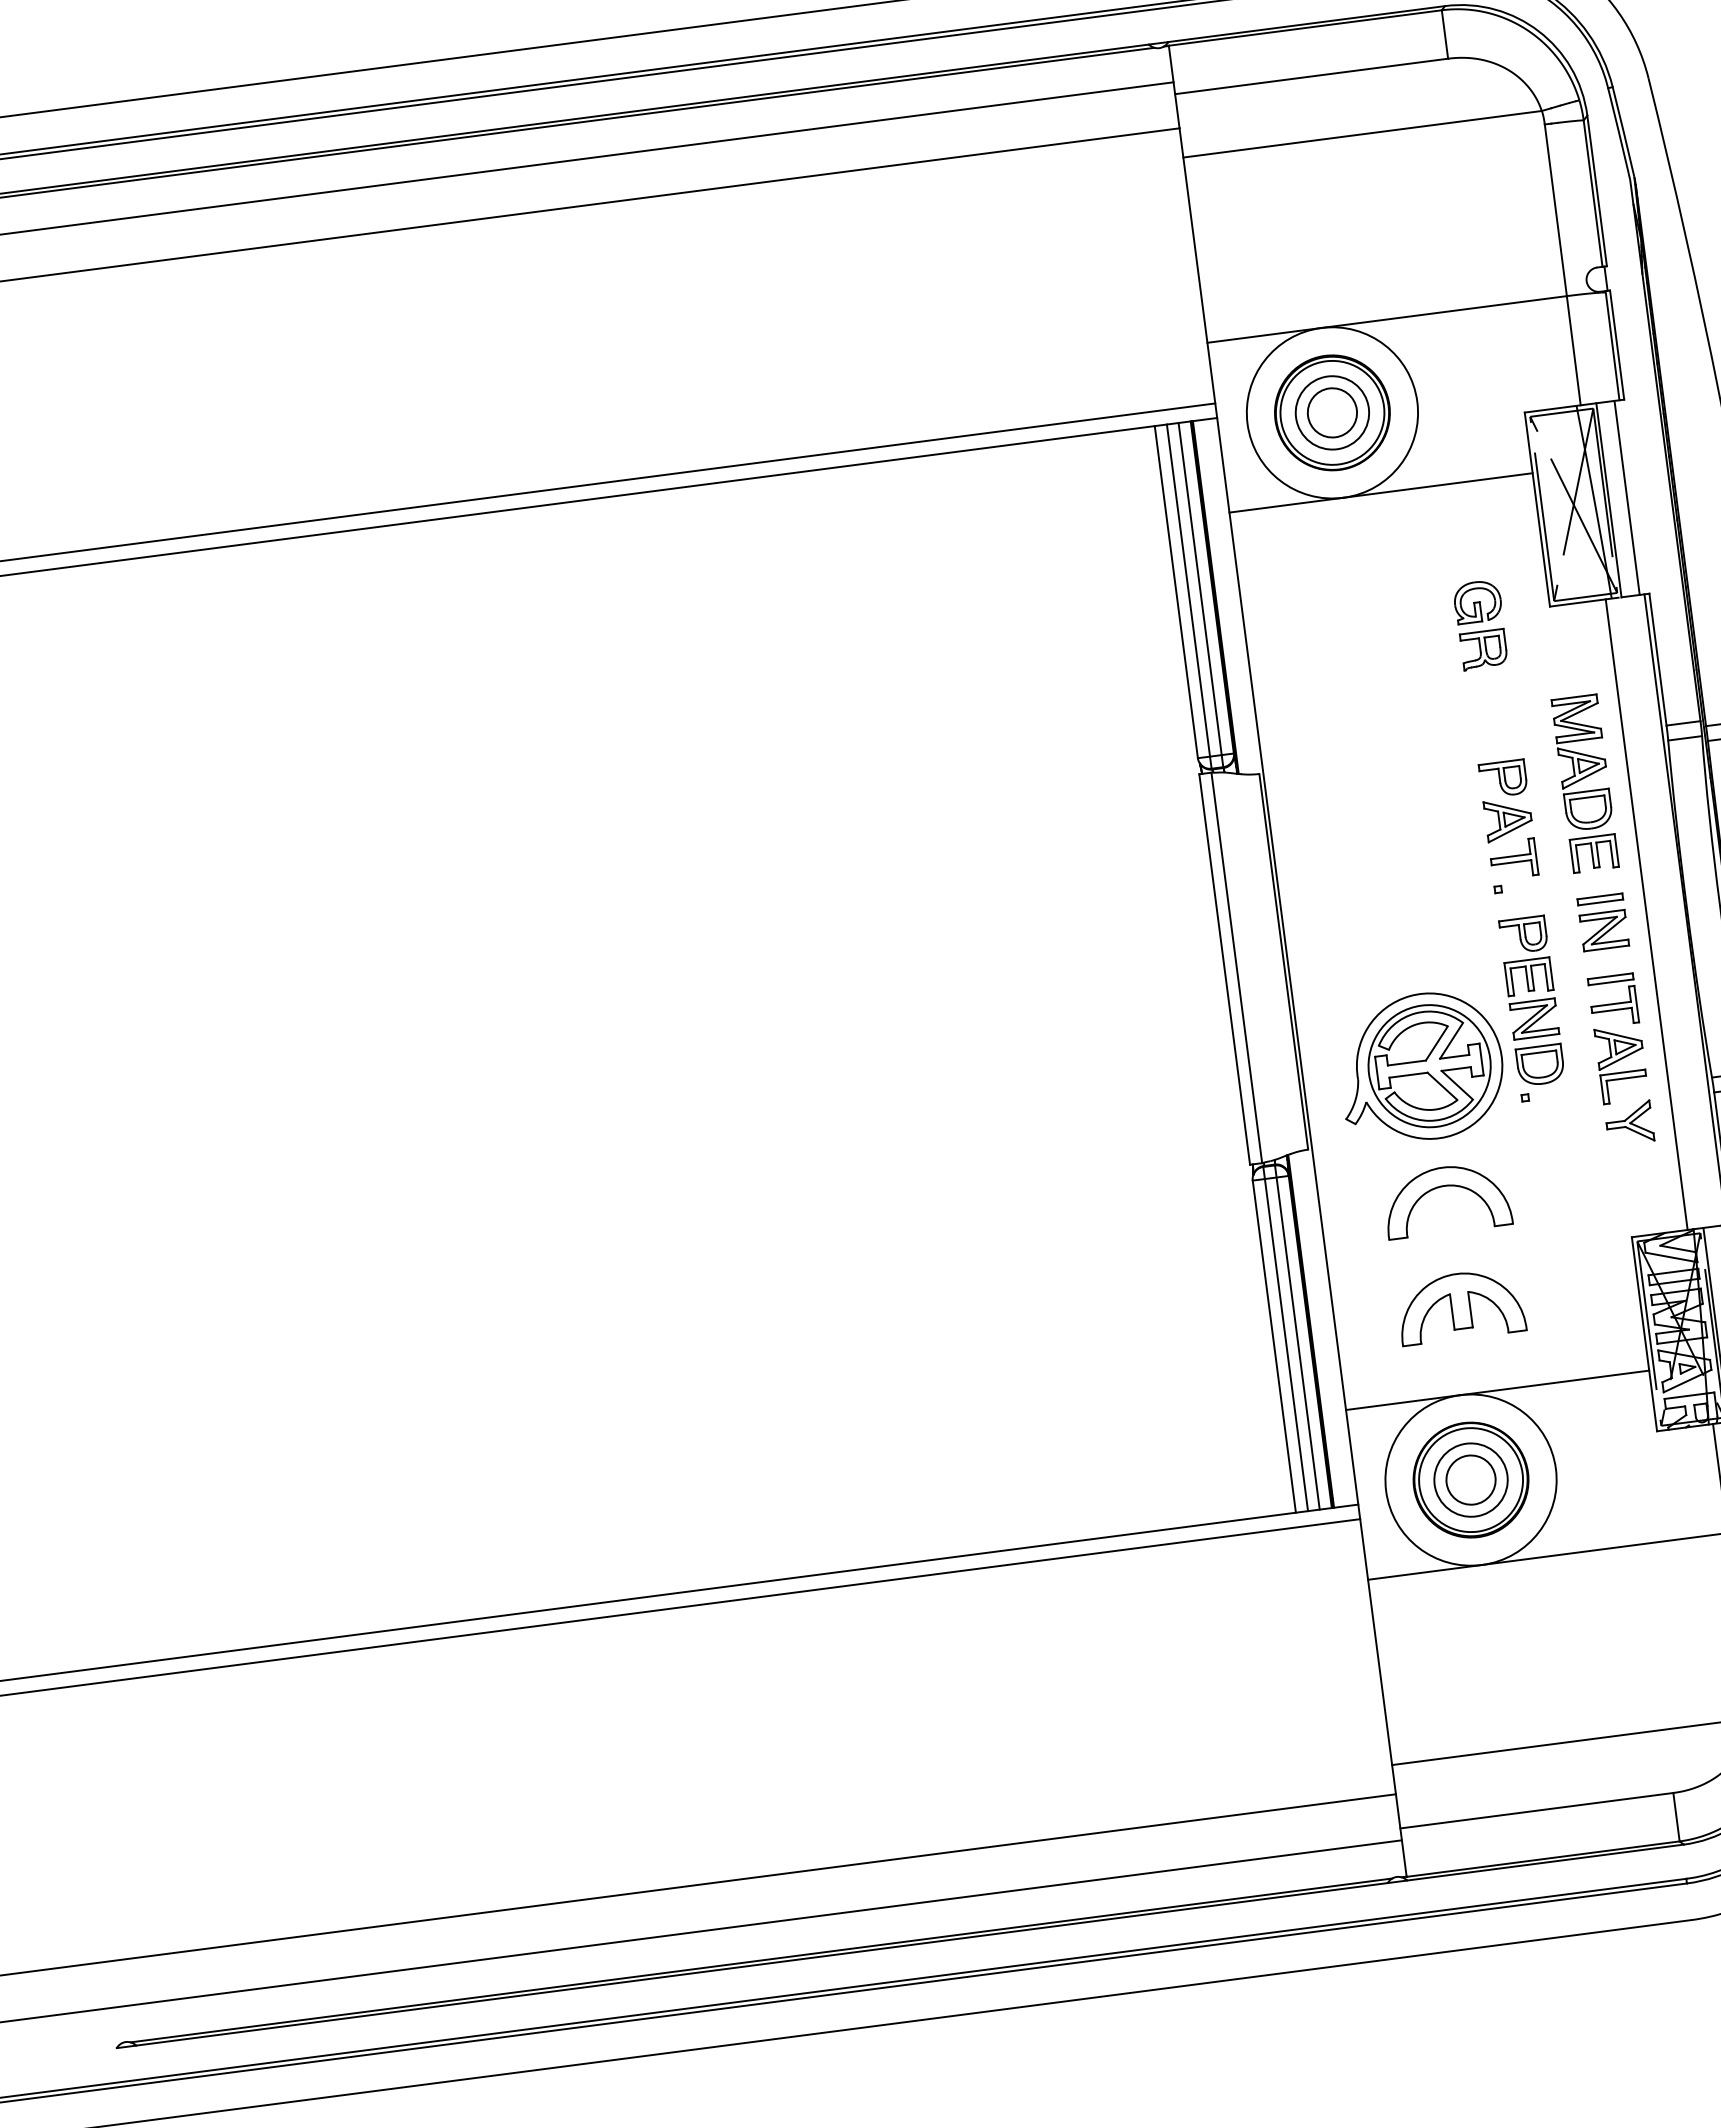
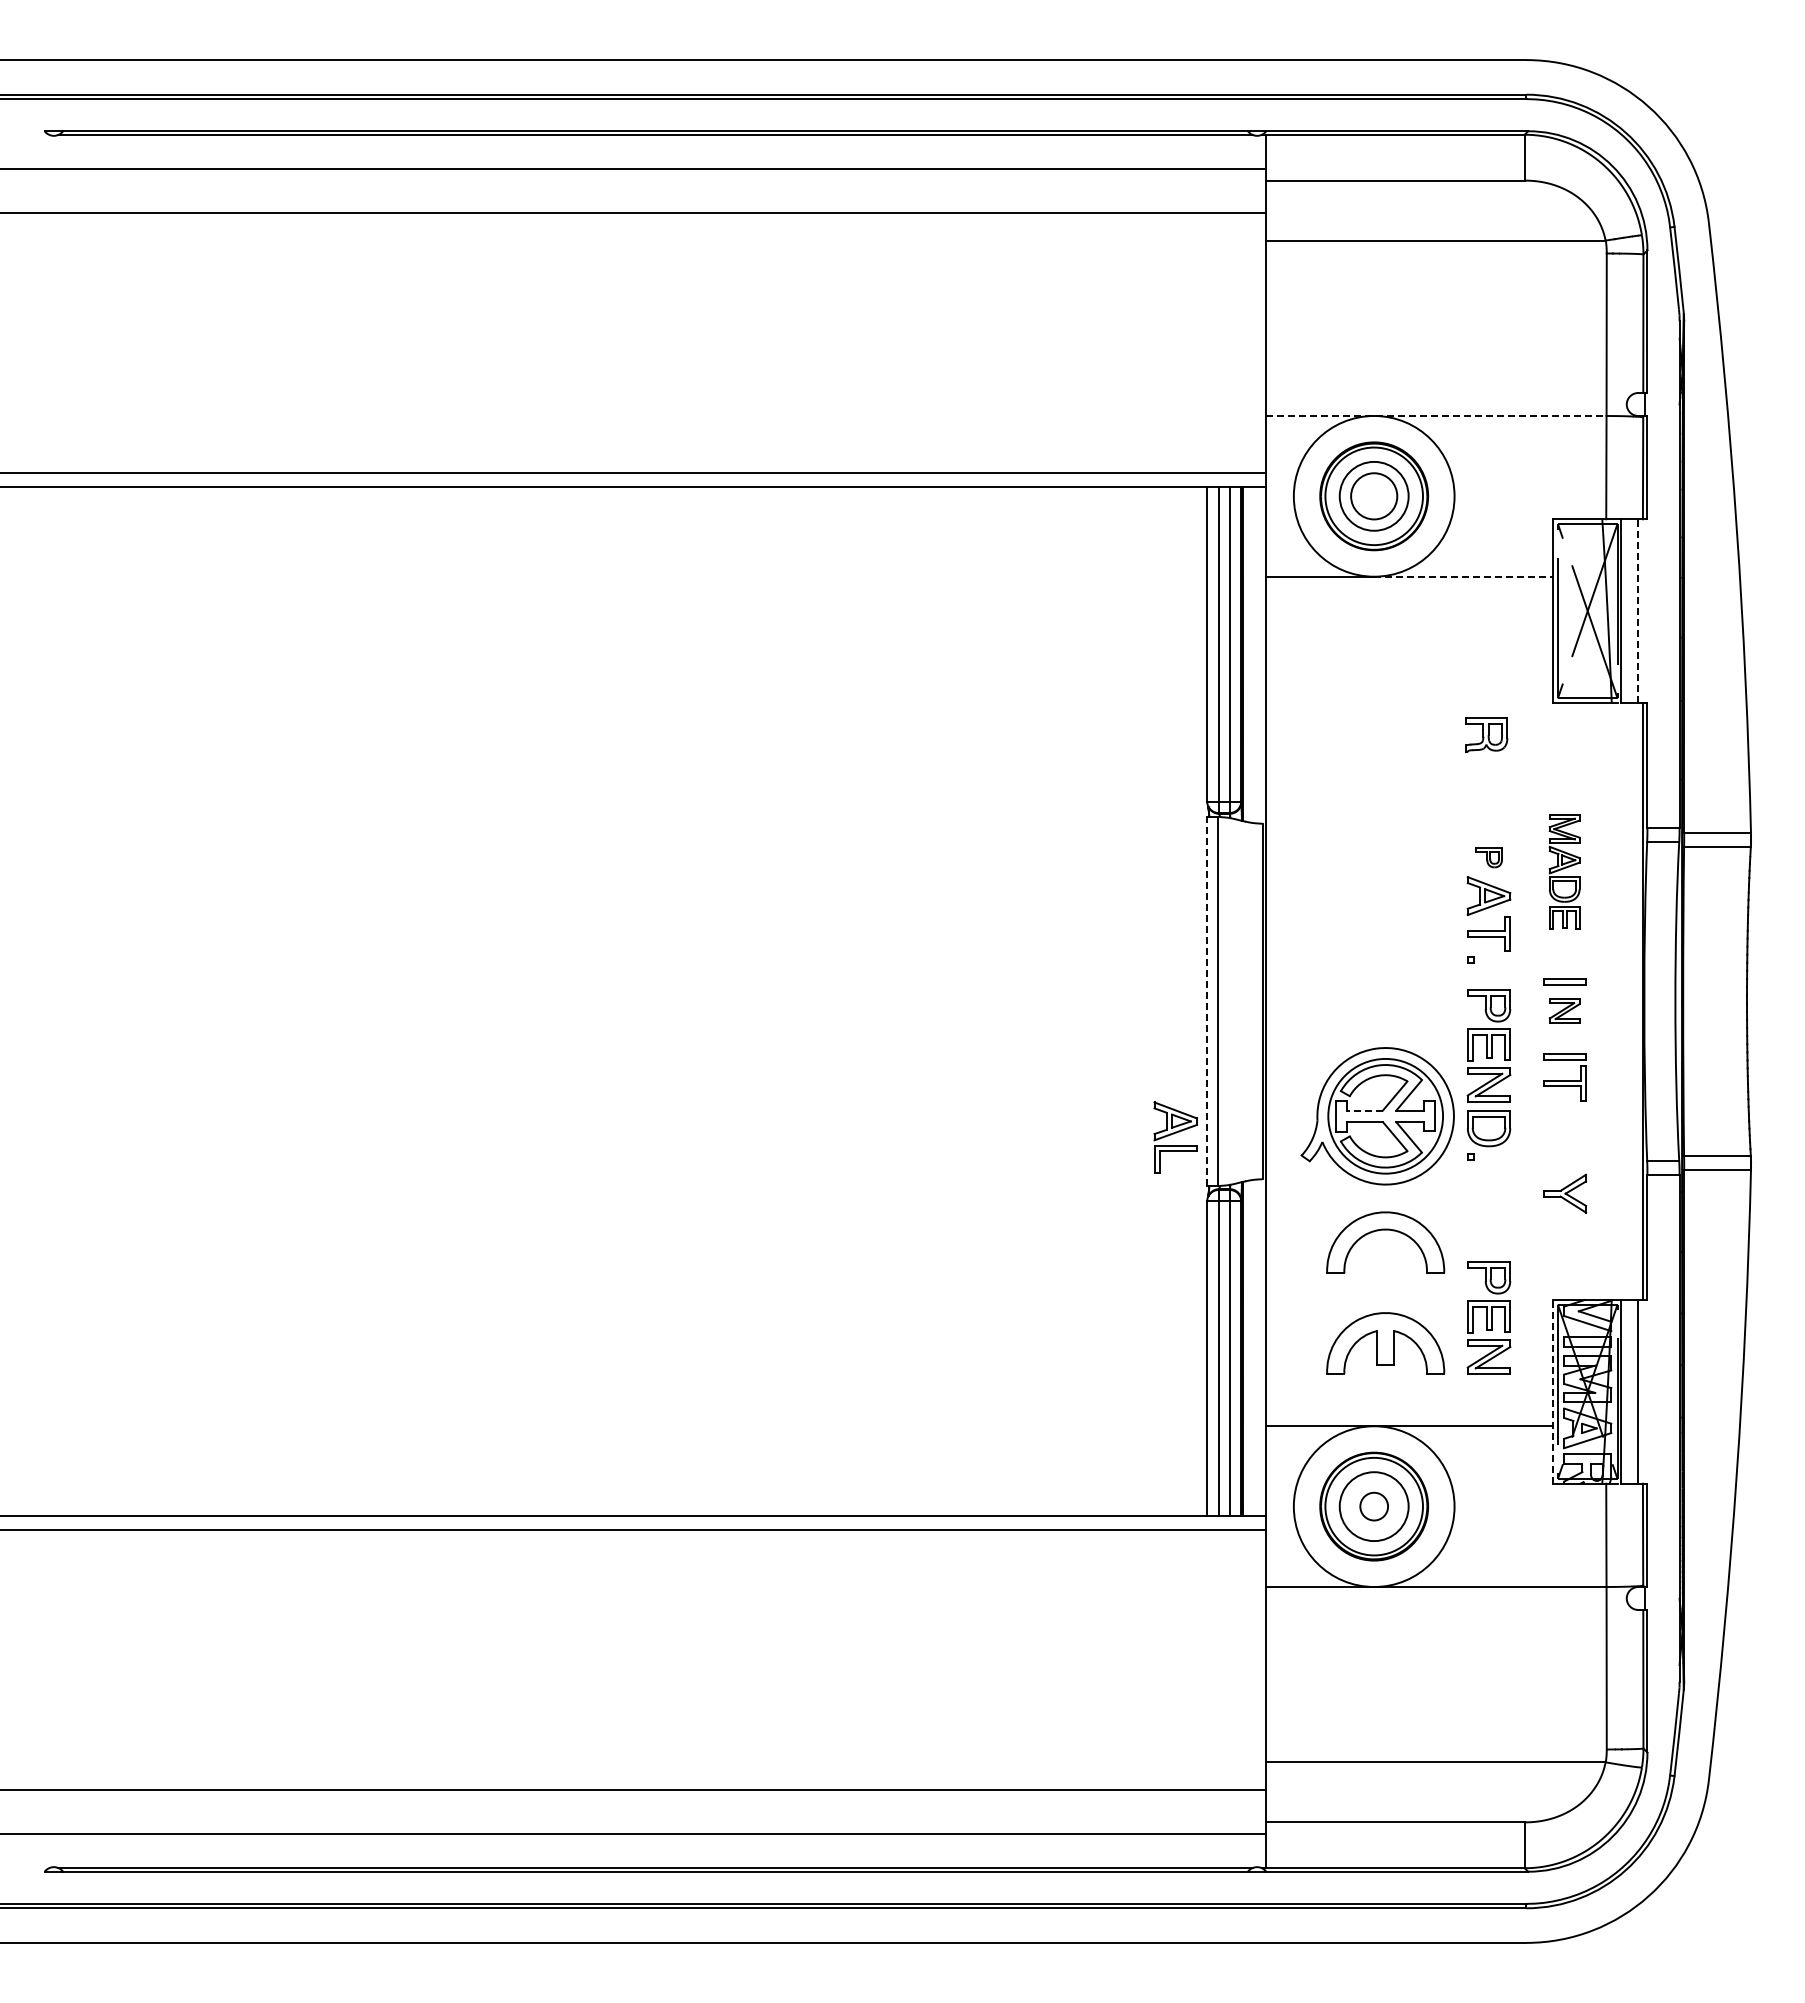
line: (1387, 318) -> (1436, 415), solid -> dashed
line: (1437, 485) -> (1463, 576), solid -> dashed
line: (1627, 498) -> (1638, 611), solid -> dashed
part: (1477, 601) -> (1486, 689), removed
part: (1503, 778) -> (1489, 857), size x0.6
part: (1584, 783) -> (1564, 871), size x0.7
line: (1647, 914) -> (1606, 1001), removed
part: (1603, 929) -> (1564, 1010), size x0.7
line: (1224, 969) -> (1206, 1001), solid -> dashed
line: (1406, 1062) -> (1364, 1110), solid -> dashed
part: (1621, 1064) -> (1175, 1137), moved
part: (1565, 1264) -> (1488, 1317), added
line: (1644, 1333) -> (1553, 1391), solid -> dashed
circle: (1471, 1479) -> (1374, 1506), size x0.6

